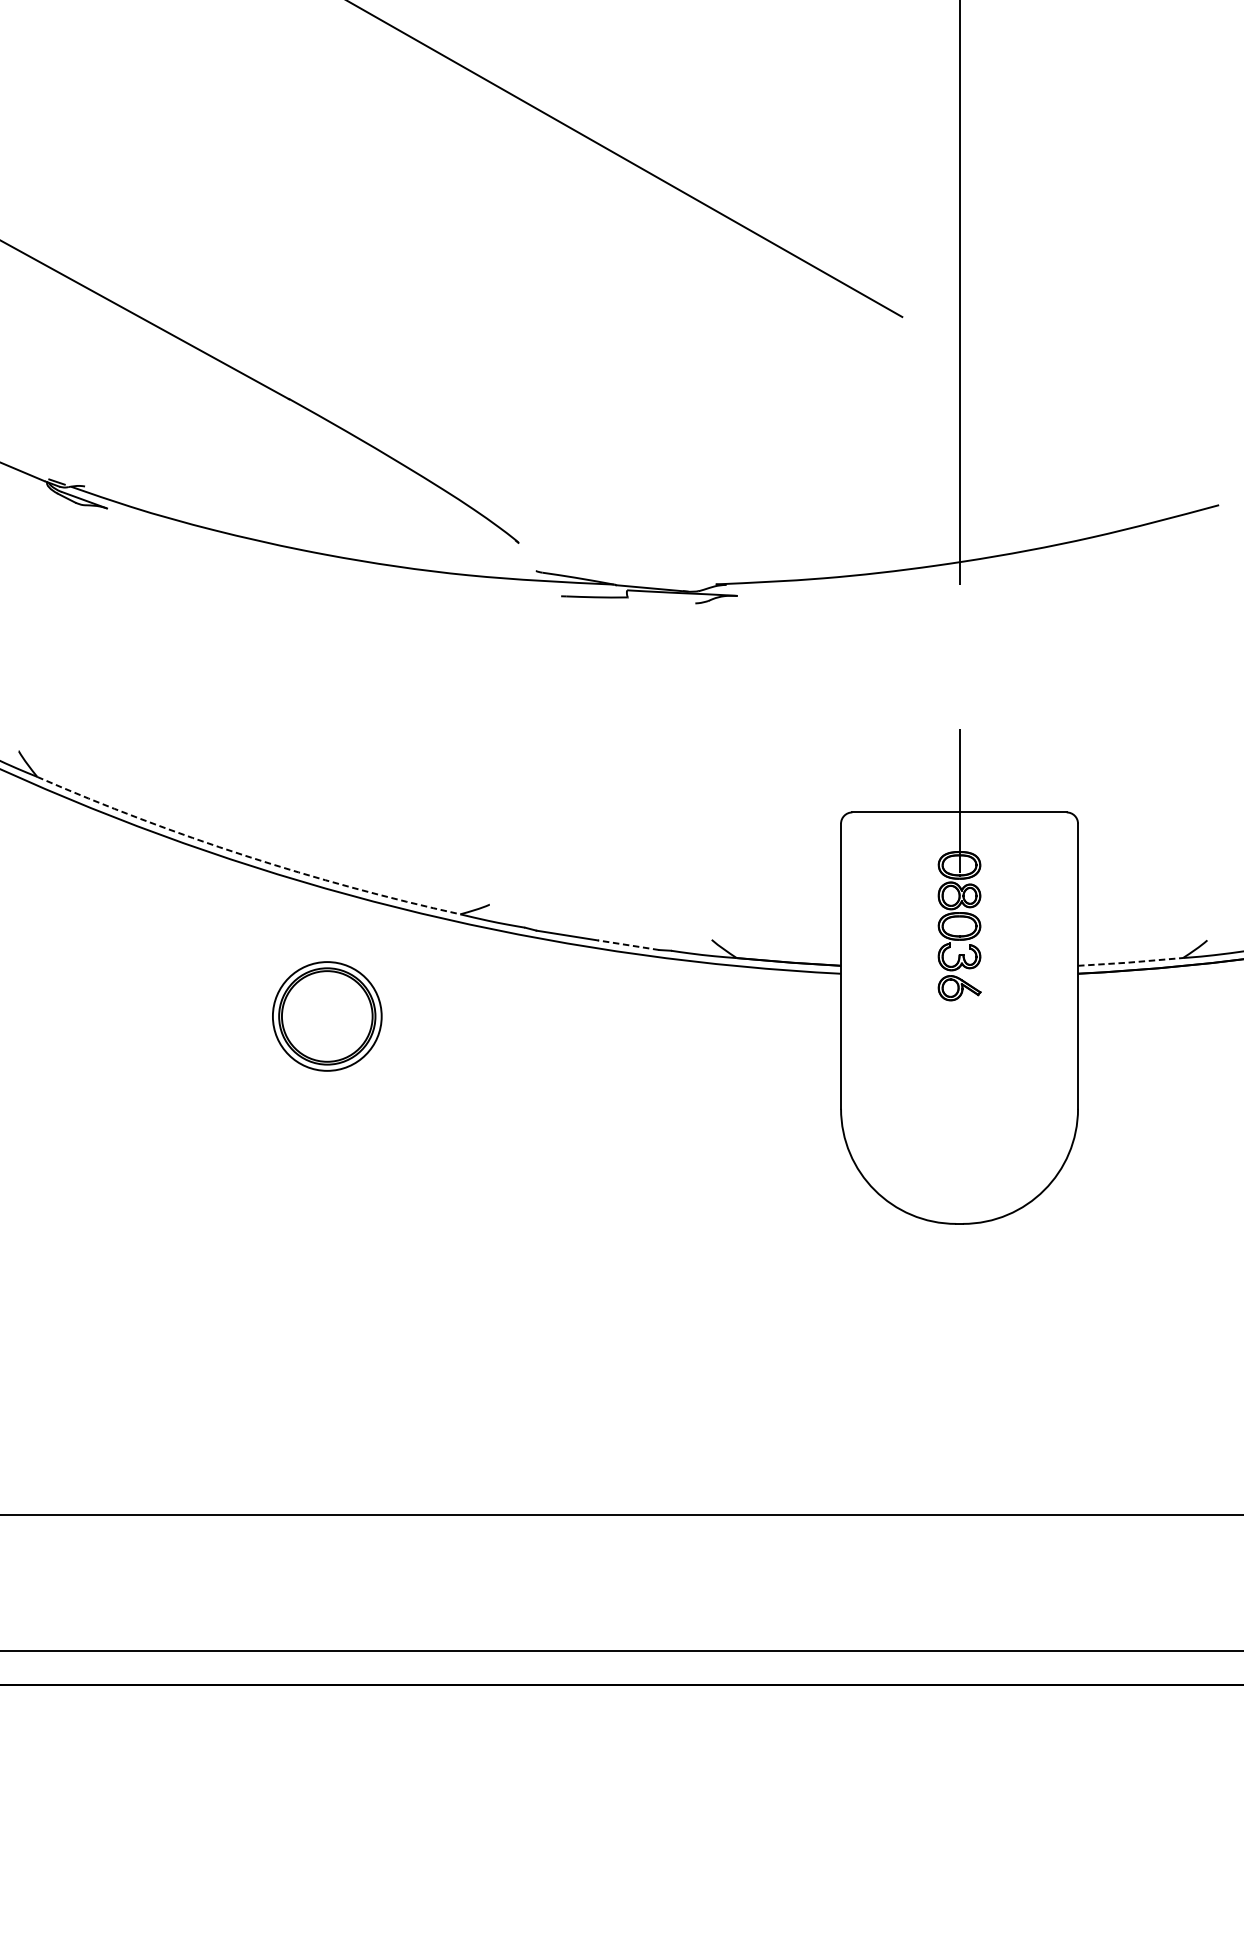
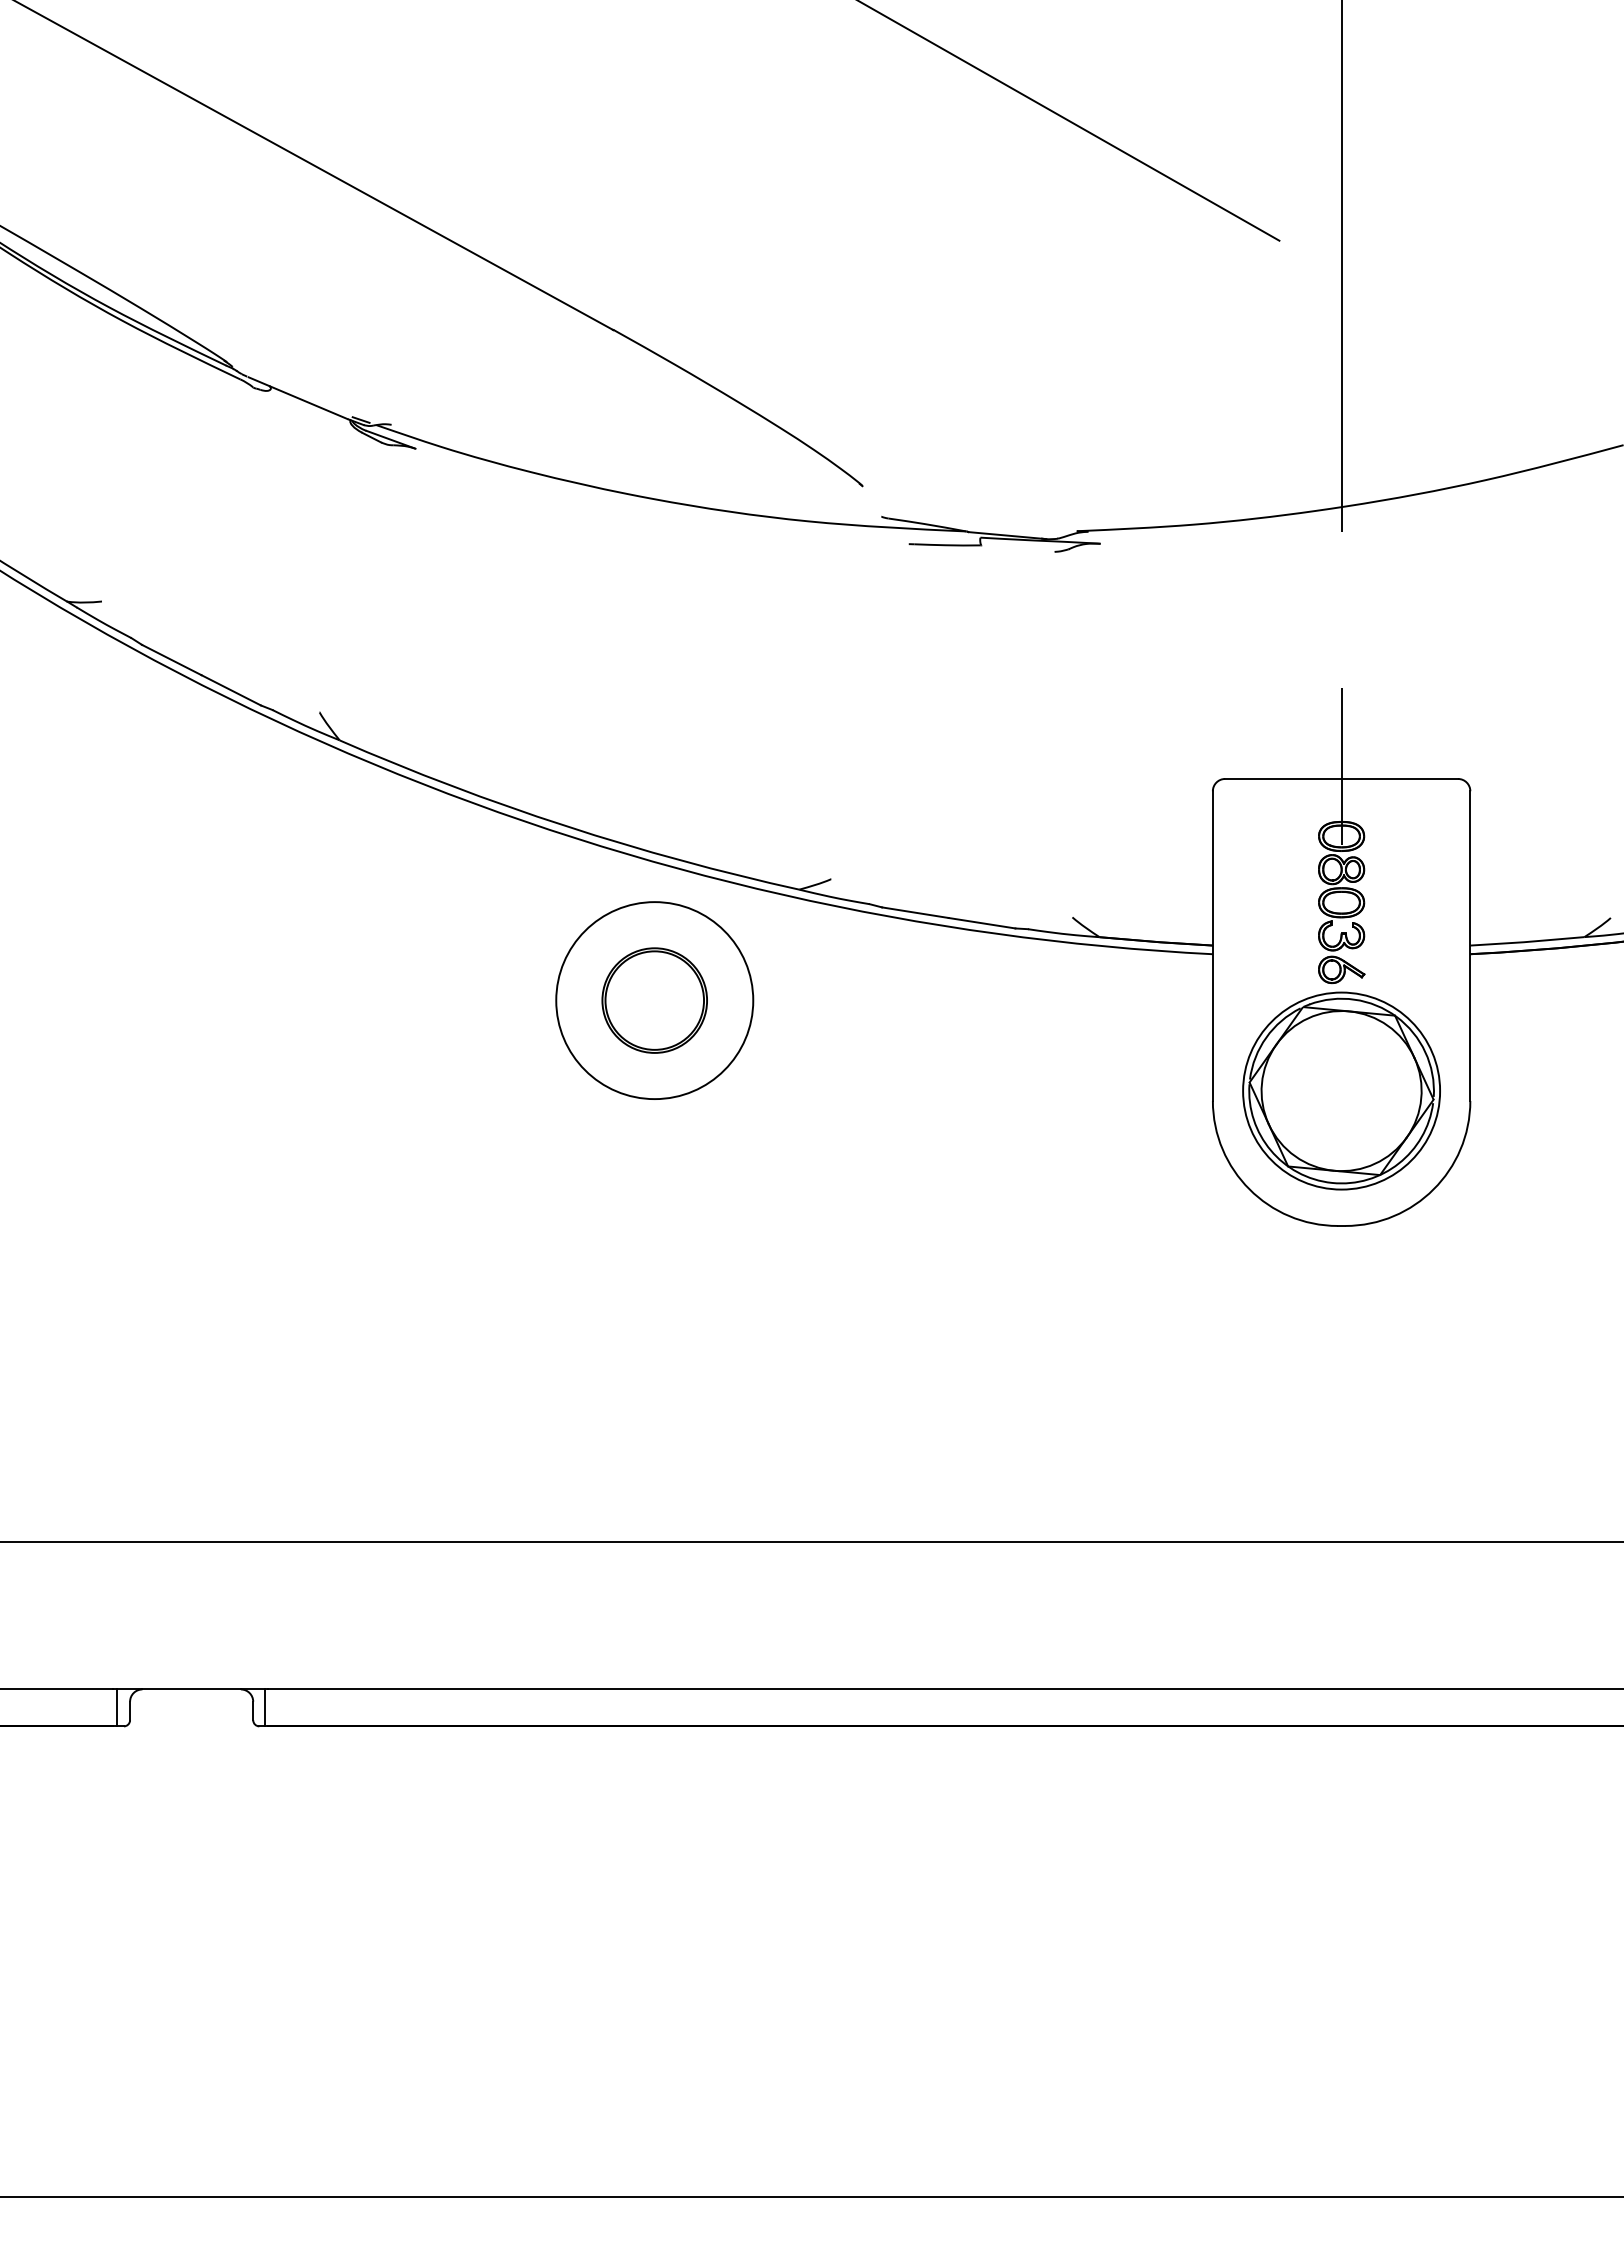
arc: (245, 856) -> (565, 826), dashed -> solid
line: (628, 945) -> (982, 923), dashed -> solid
line: (1129, 962) -> (1526, 941), dashed -> solid
circle: (327, 1016) -> (654, 1000), size x1.67
part: (959, 1099) -> (1341, 1090), added

